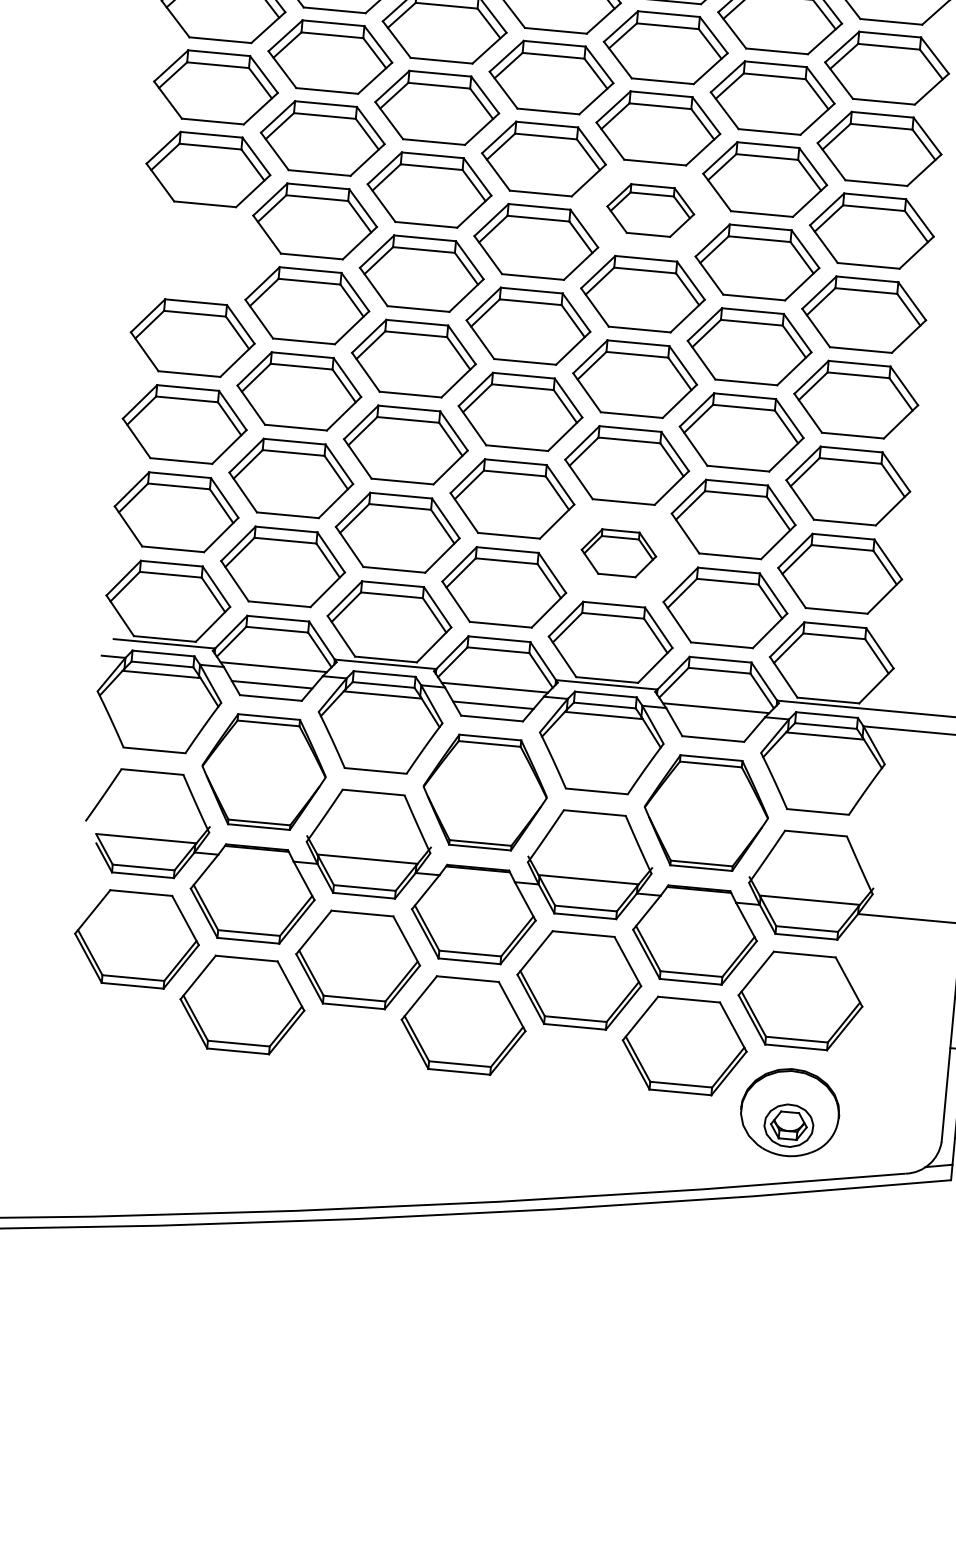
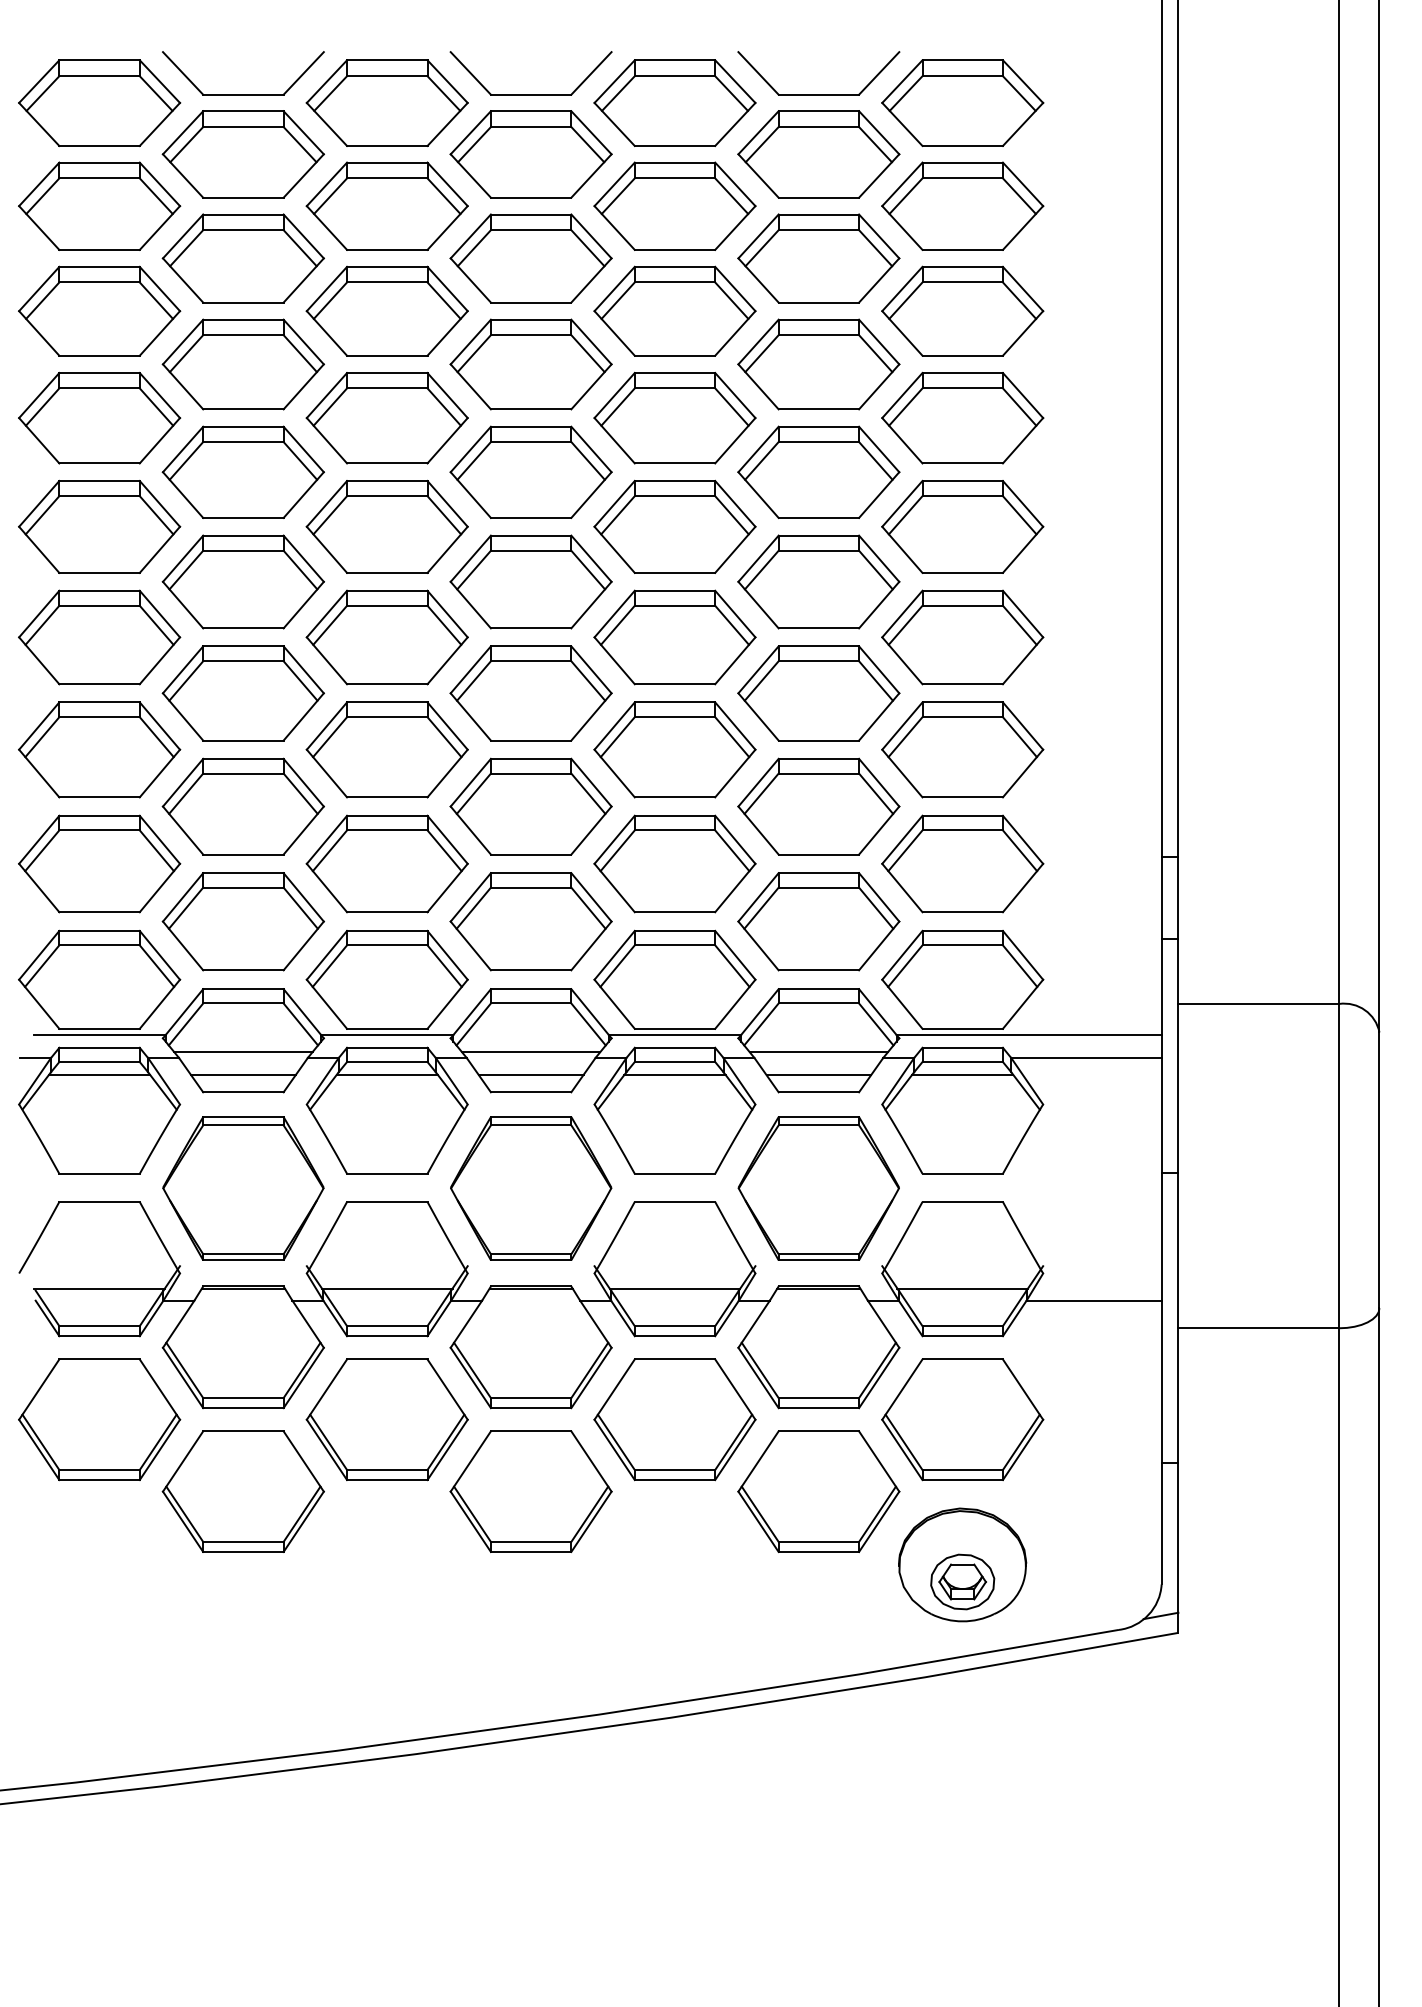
part: (650, 210) -> (674, 417), size x1.43
part: (200, 252) -> (99, 526), added
part: (618, 552) -> (674, 863), size x1.67
line: (714, 726) -> (818, 1075), added

